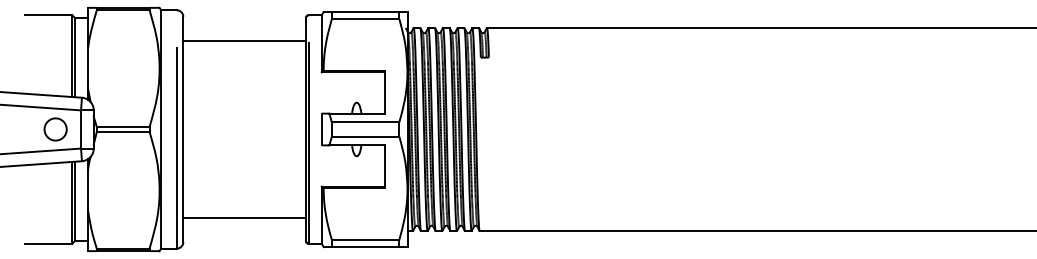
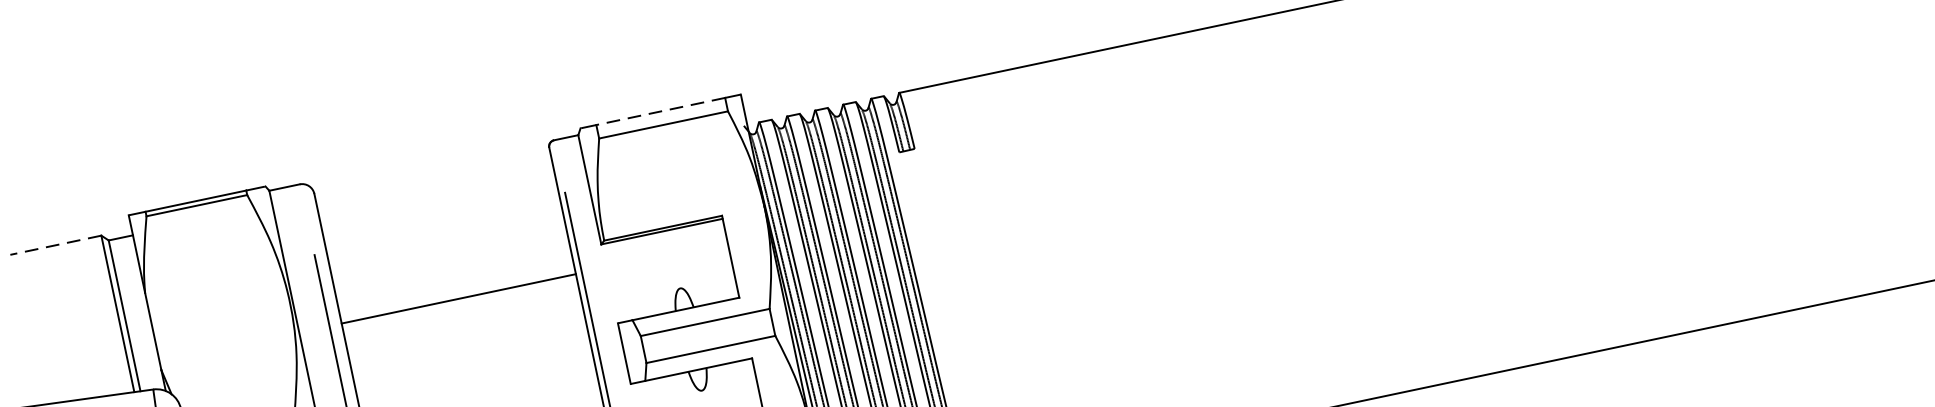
line: (365, 12) -> (660, 112), solid -> dashed
line: (48, 15) -> (56, 245), solid -> dashed
line: (244, 40) -> (458, 298), moved

